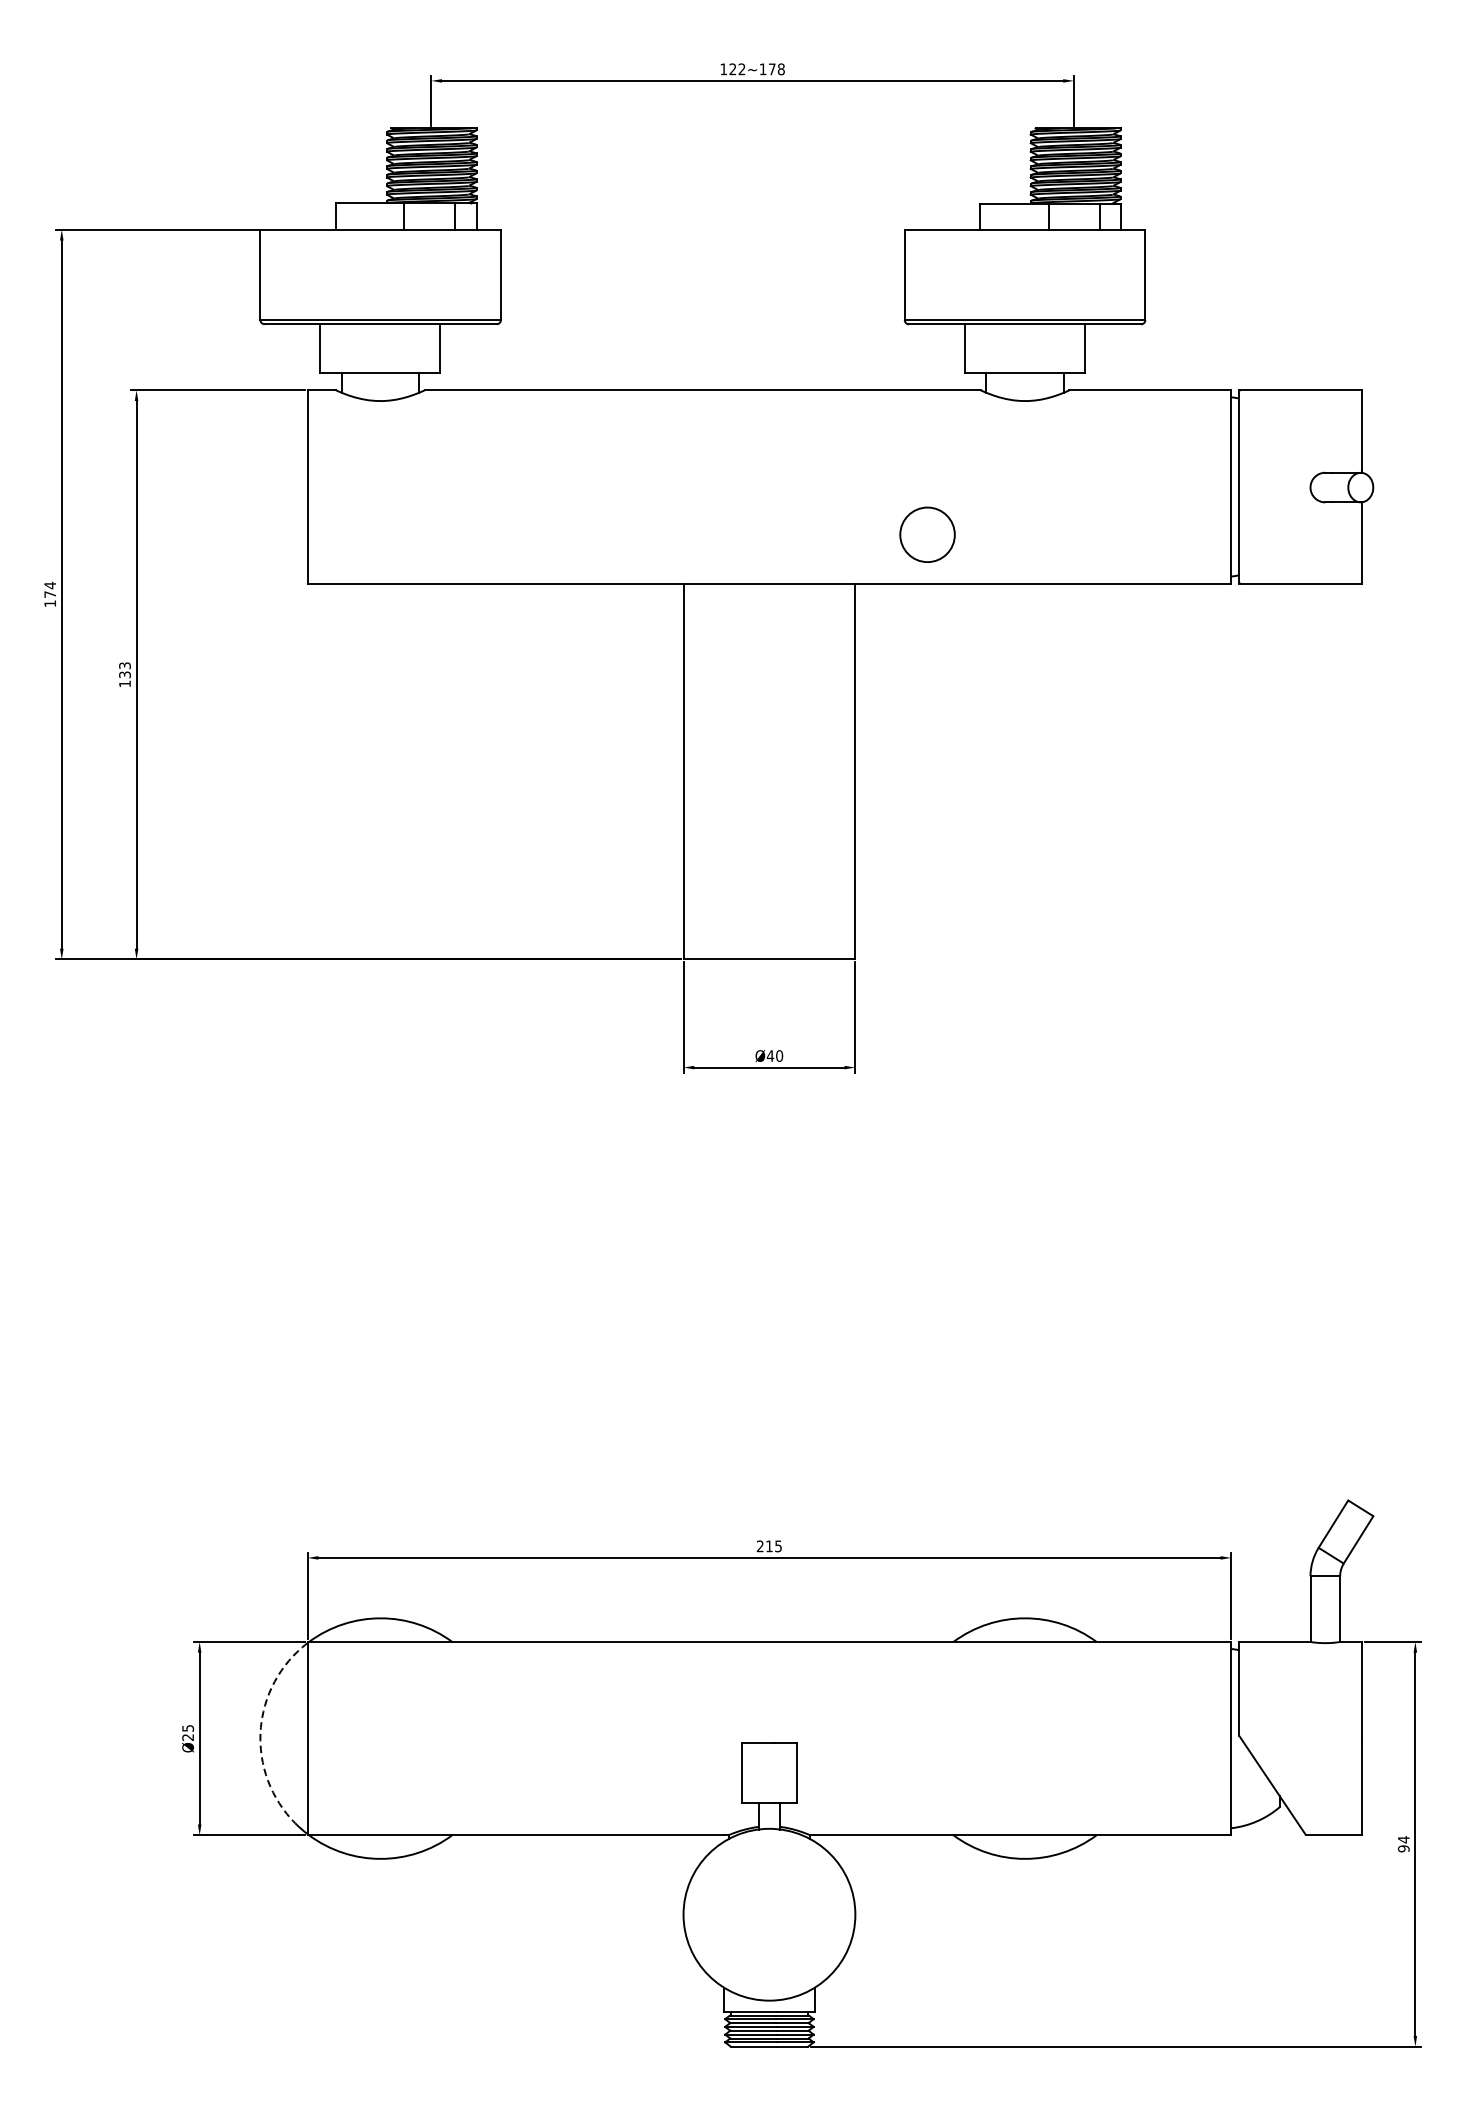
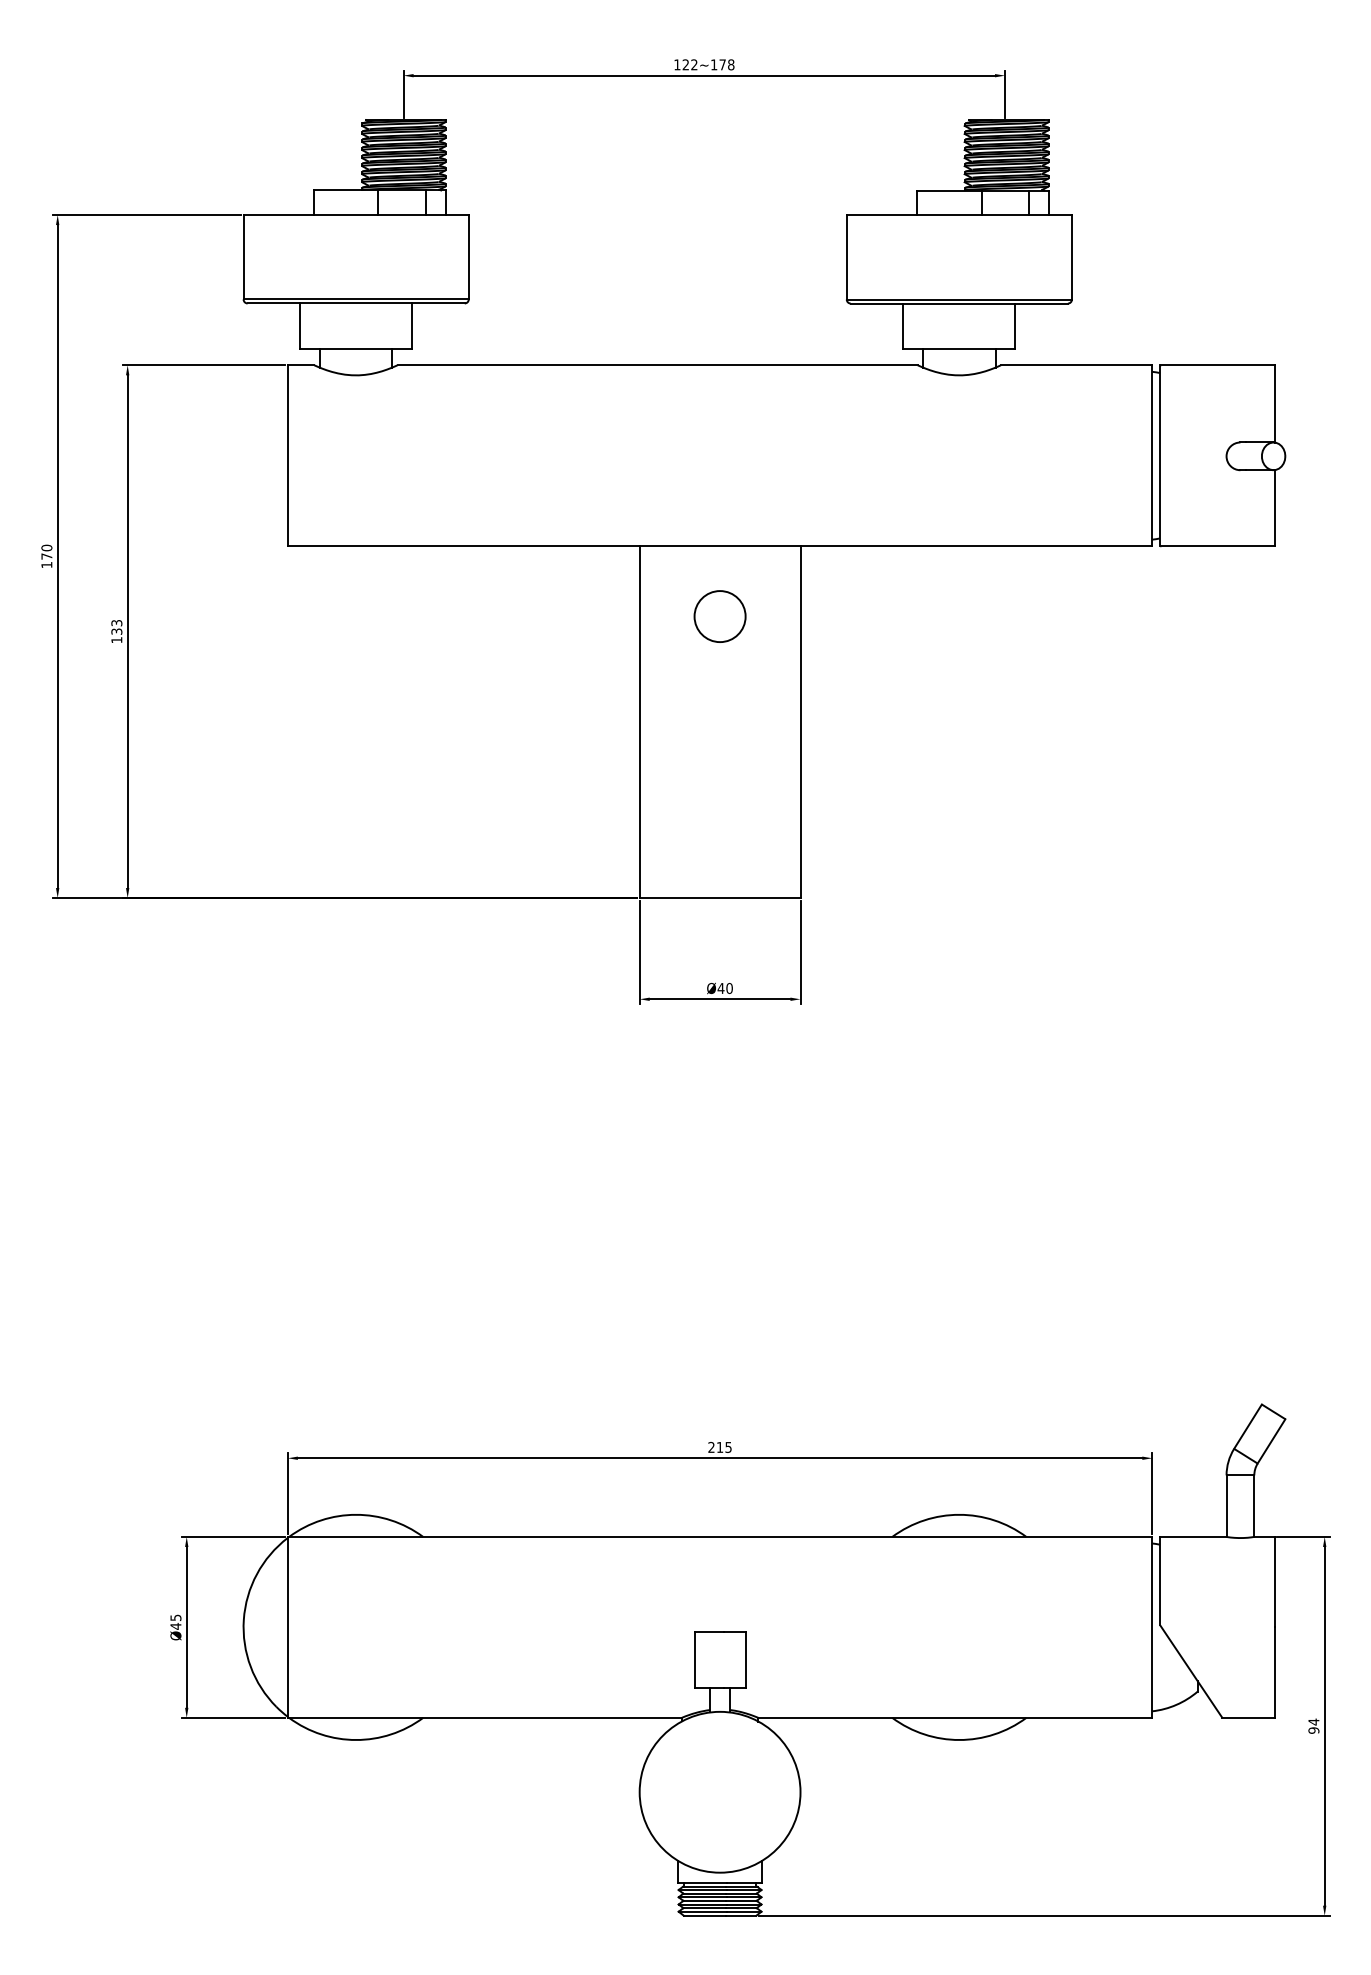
circle: (926, 534) -> (719, 616), moved
text: (49, 584) -> (46, 547), 174 -> 170
arc: (260, 1730) -> (243, 1619), dashed -> solid
text: (187, 1737) -> (175, 1626), Ø25 -> Ø45

